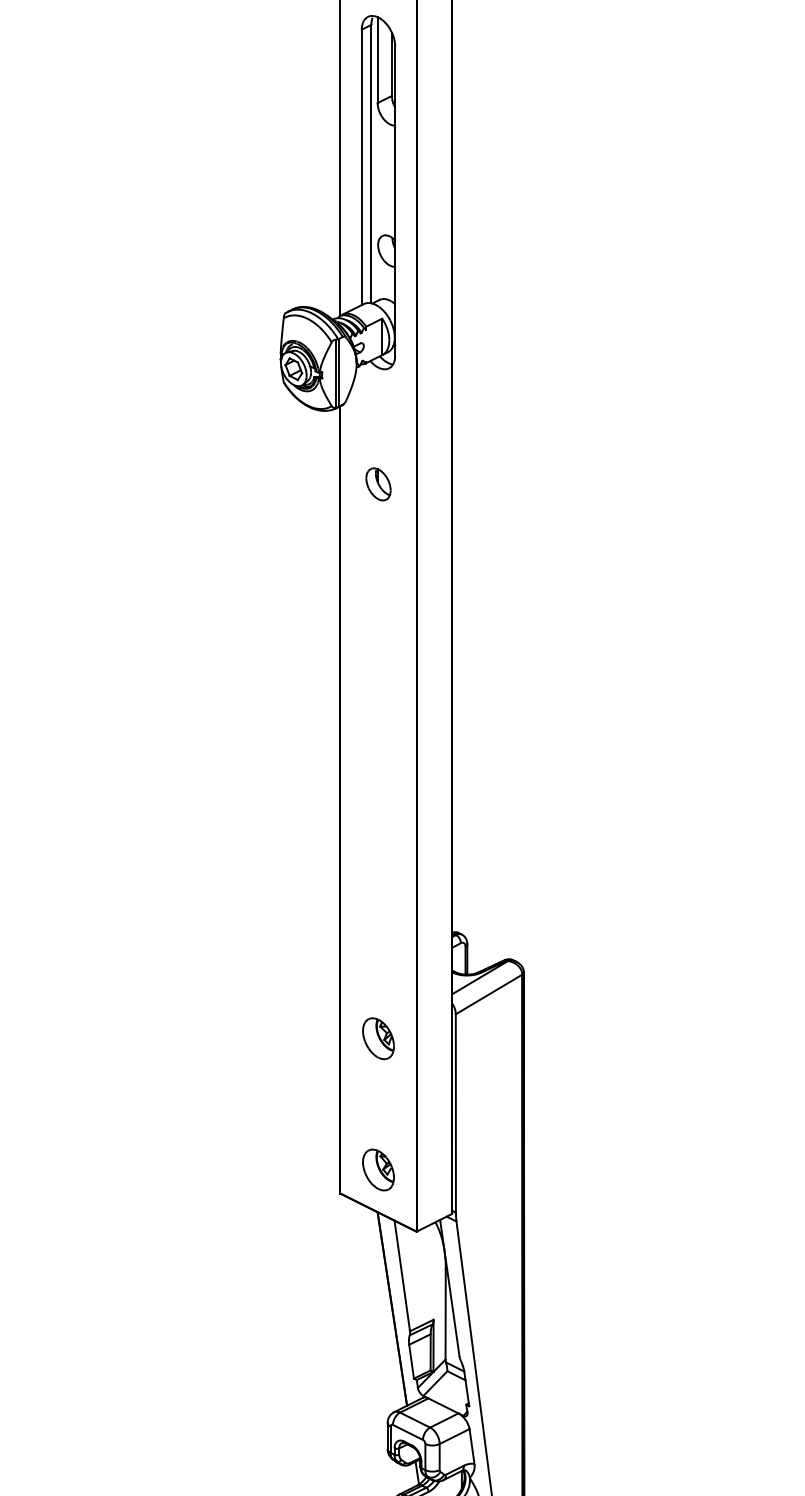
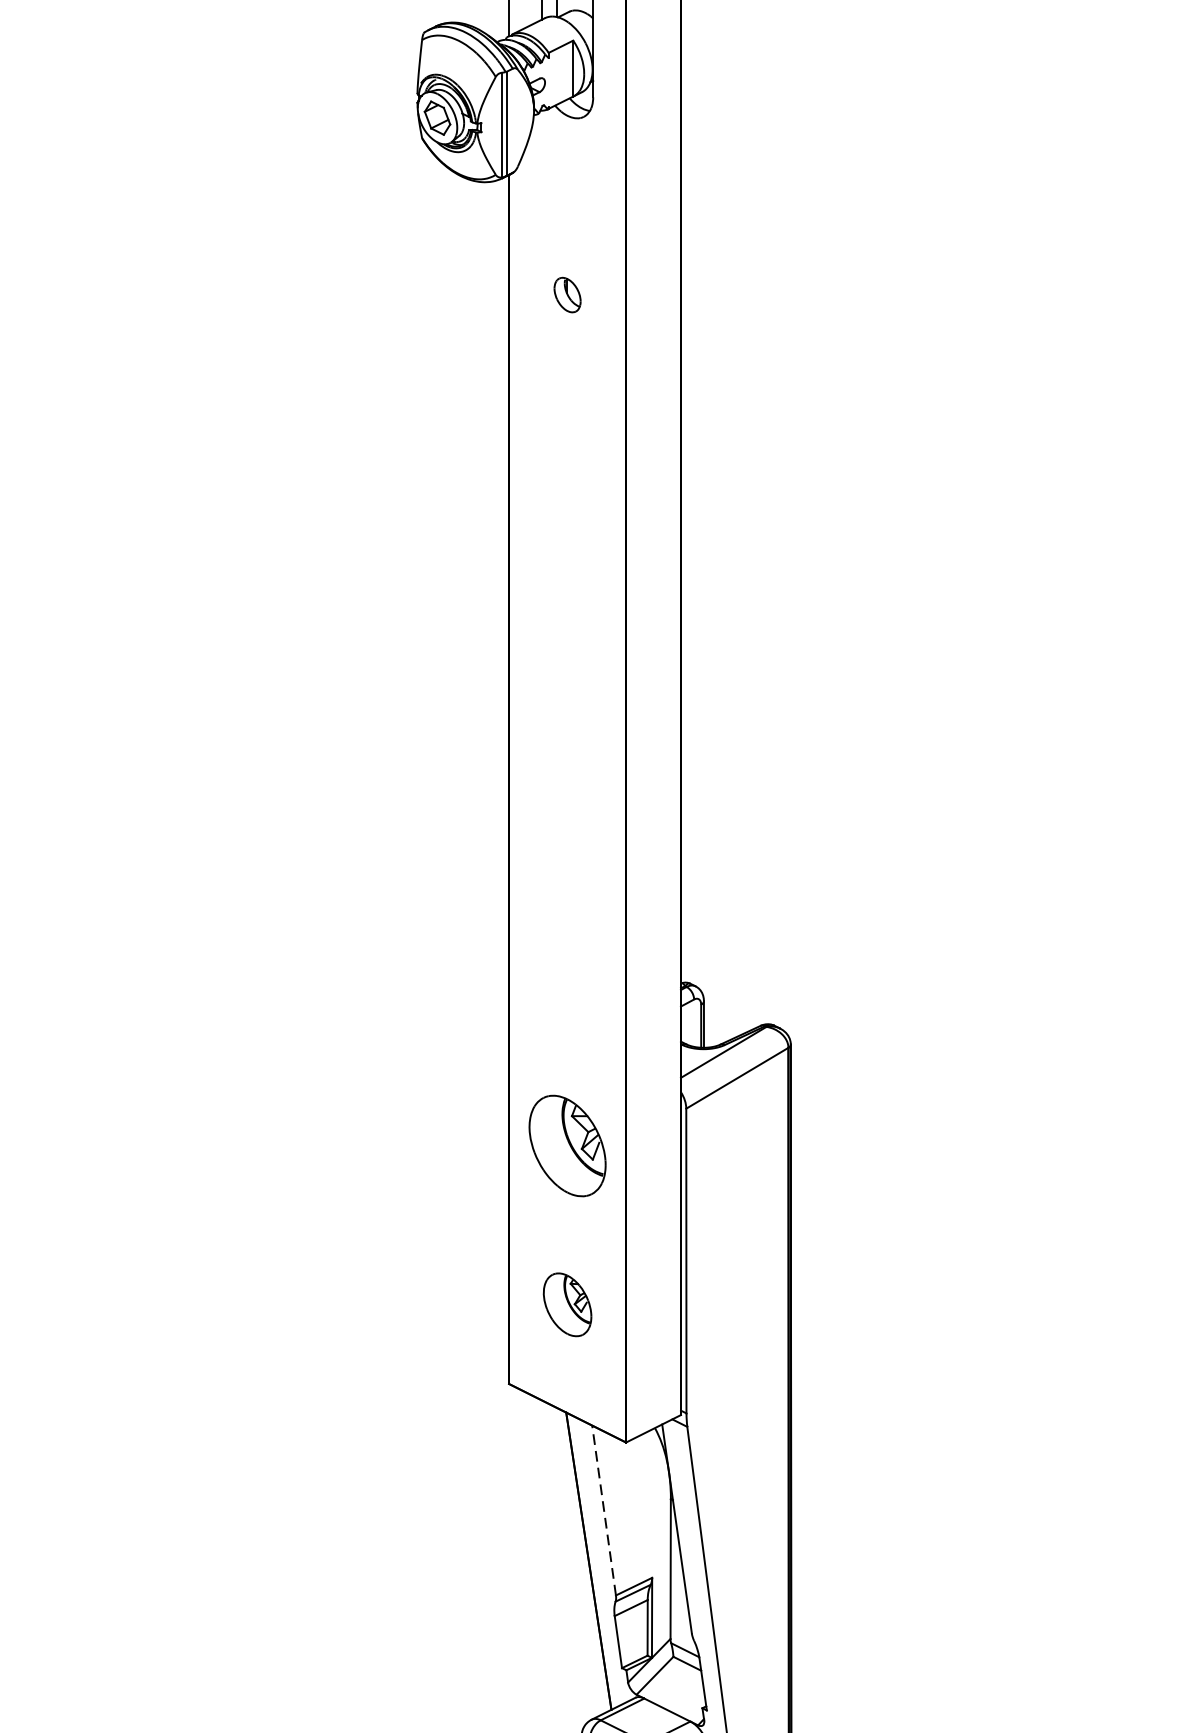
part: (378, 484) -> (567, 295), size x0.7
part: (378, 1038) -> (567, 1145), size x1.6
part: (378, 1169) -> (567, 1304), moved
line: (402, 1275) -> (604, 1509), solid -> dashed

